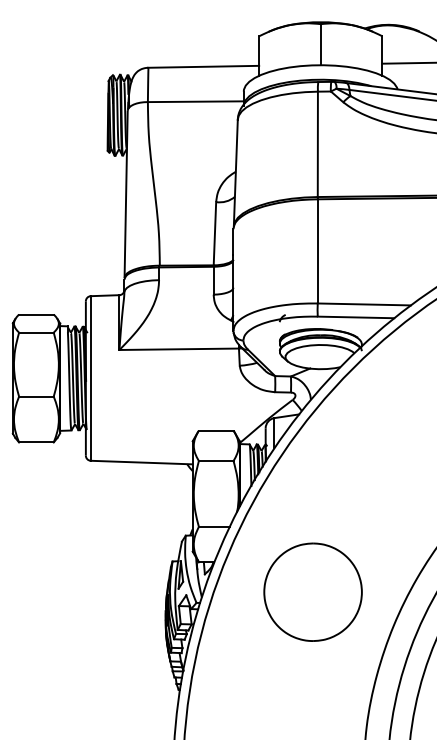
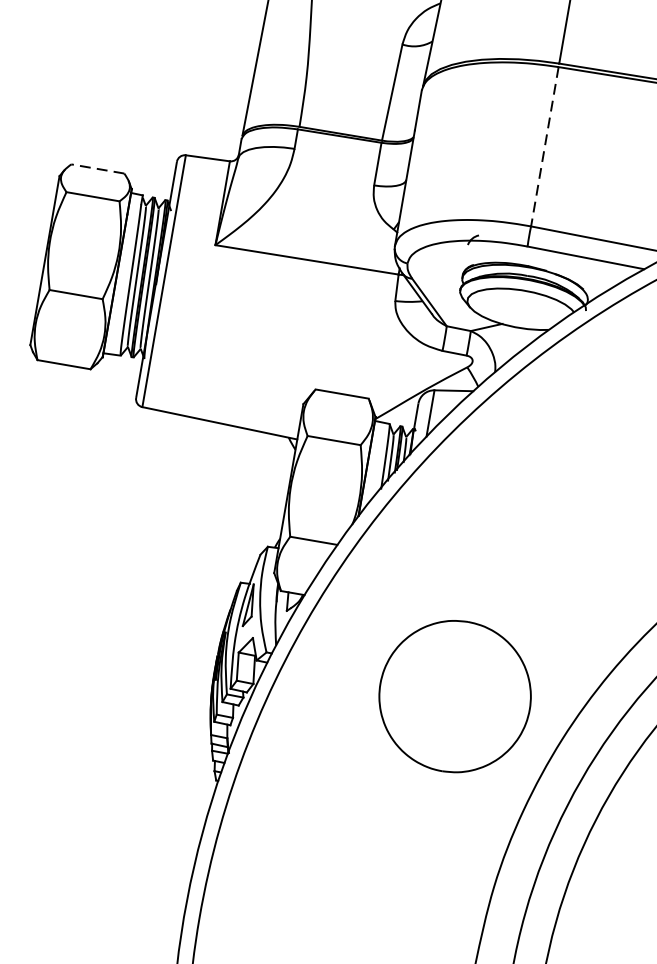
line: (317, 251) -> (544, 146), solid -> dashed
line: (35, 314) -> (96, 168), solid -> dashed
part: (312, 591) -> (454, 695), moved

